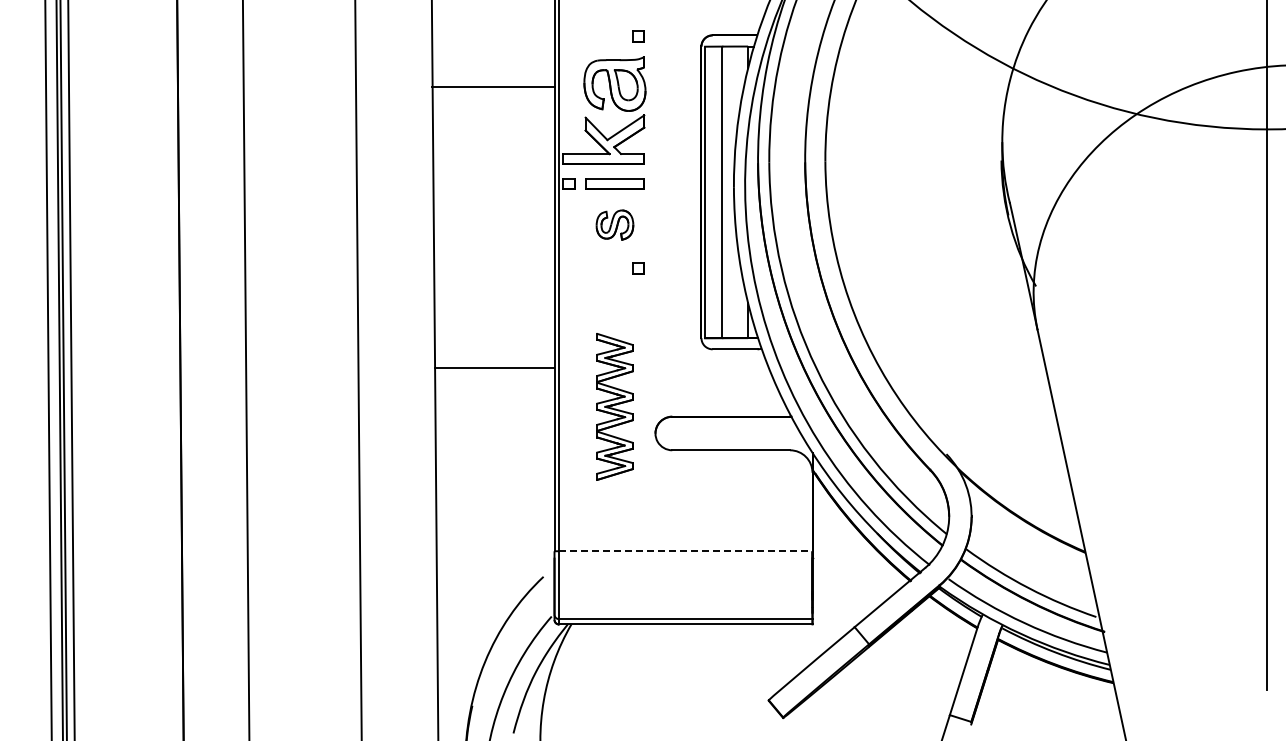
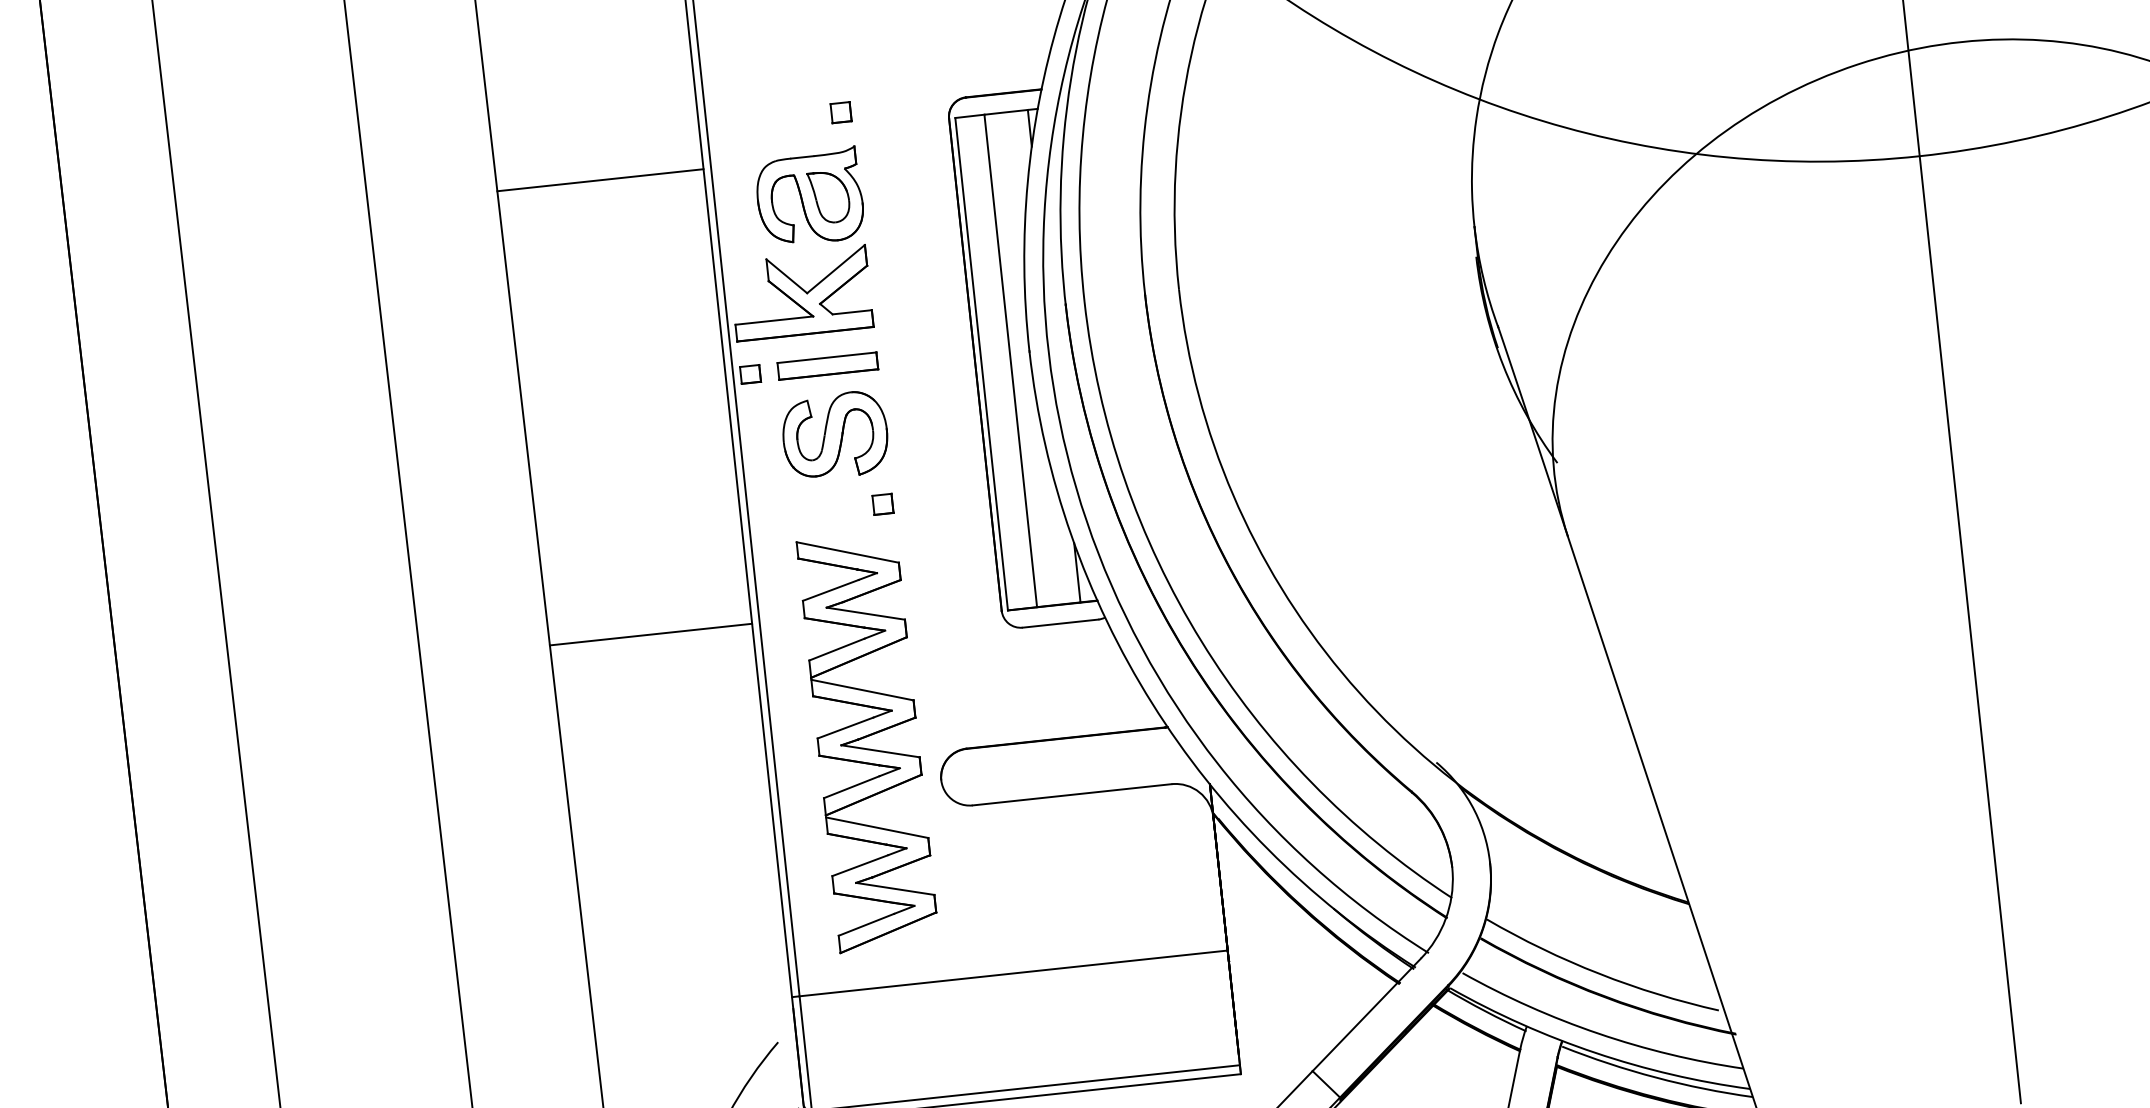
line: (493, 86) -> (600, 179), moved
part: (614, 224) -> (834, 434), size x1.67
line: (494, 368) -> (650, 635), moved
part: (614, 406) -> (867, 741), size x1.67
line: (685, 551) -> (1013, 973), dashed -> solid

